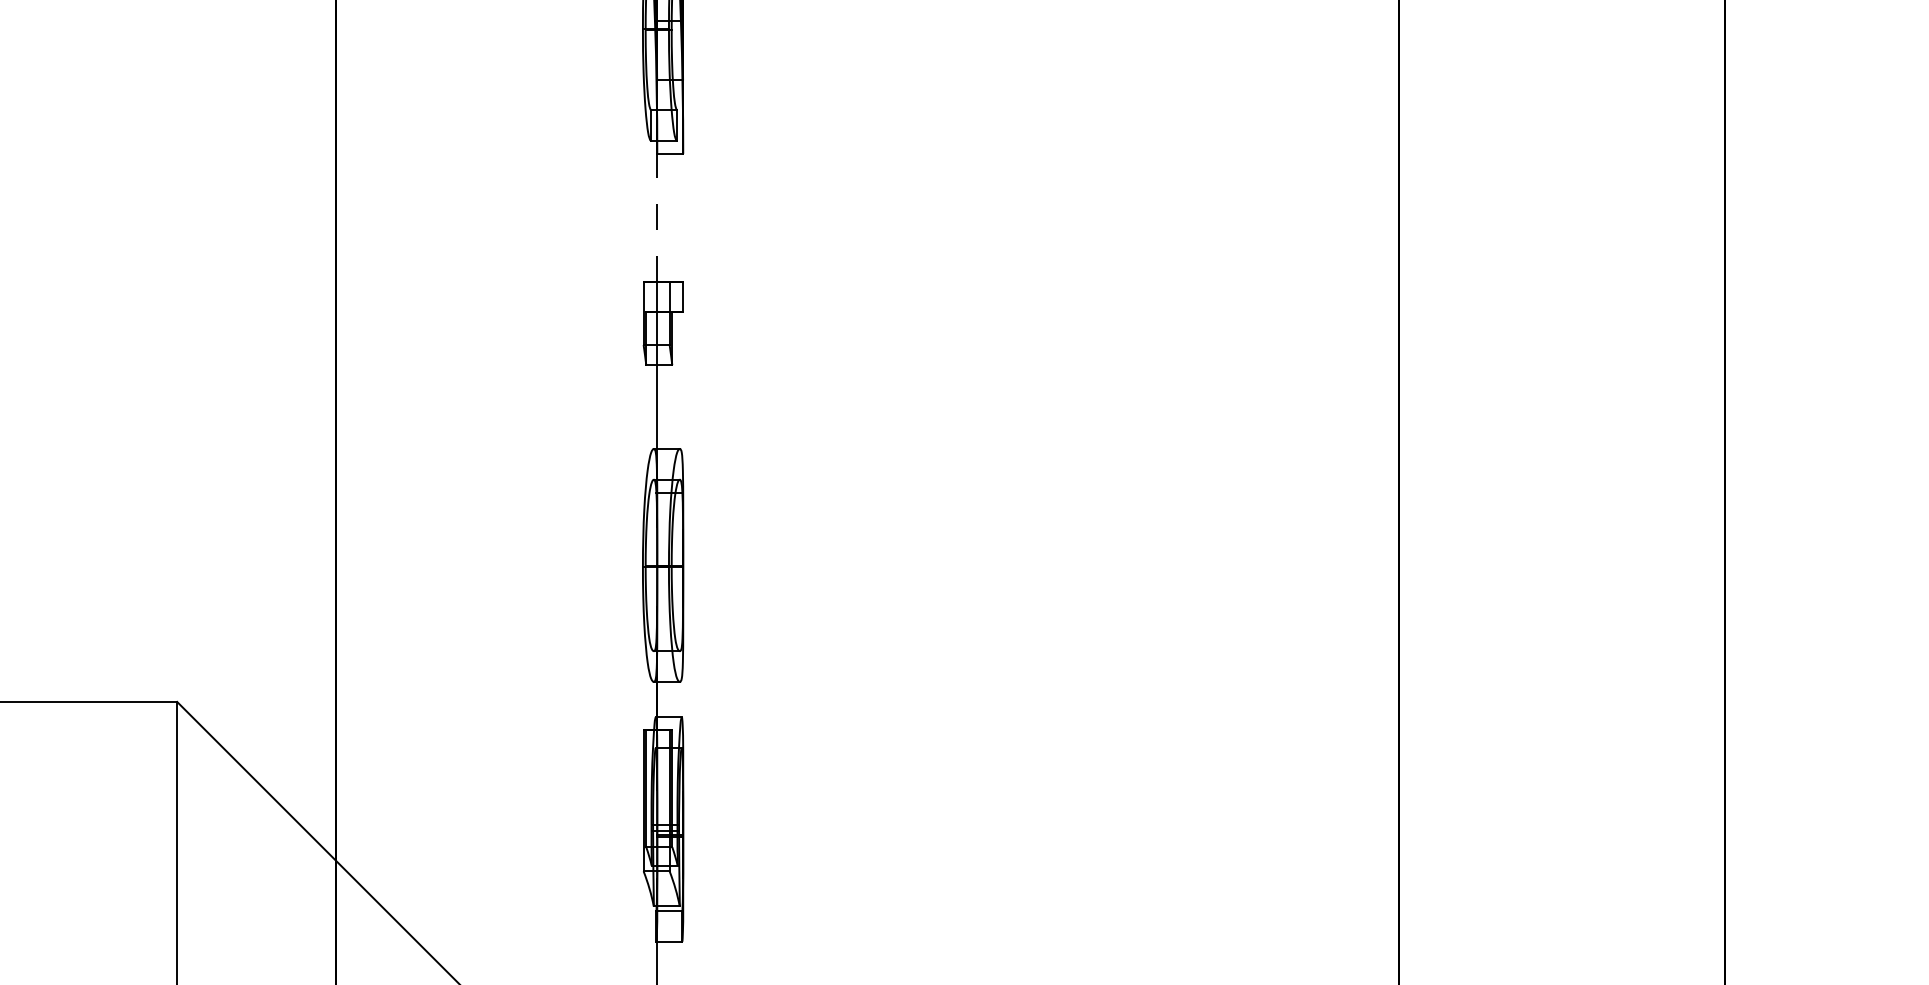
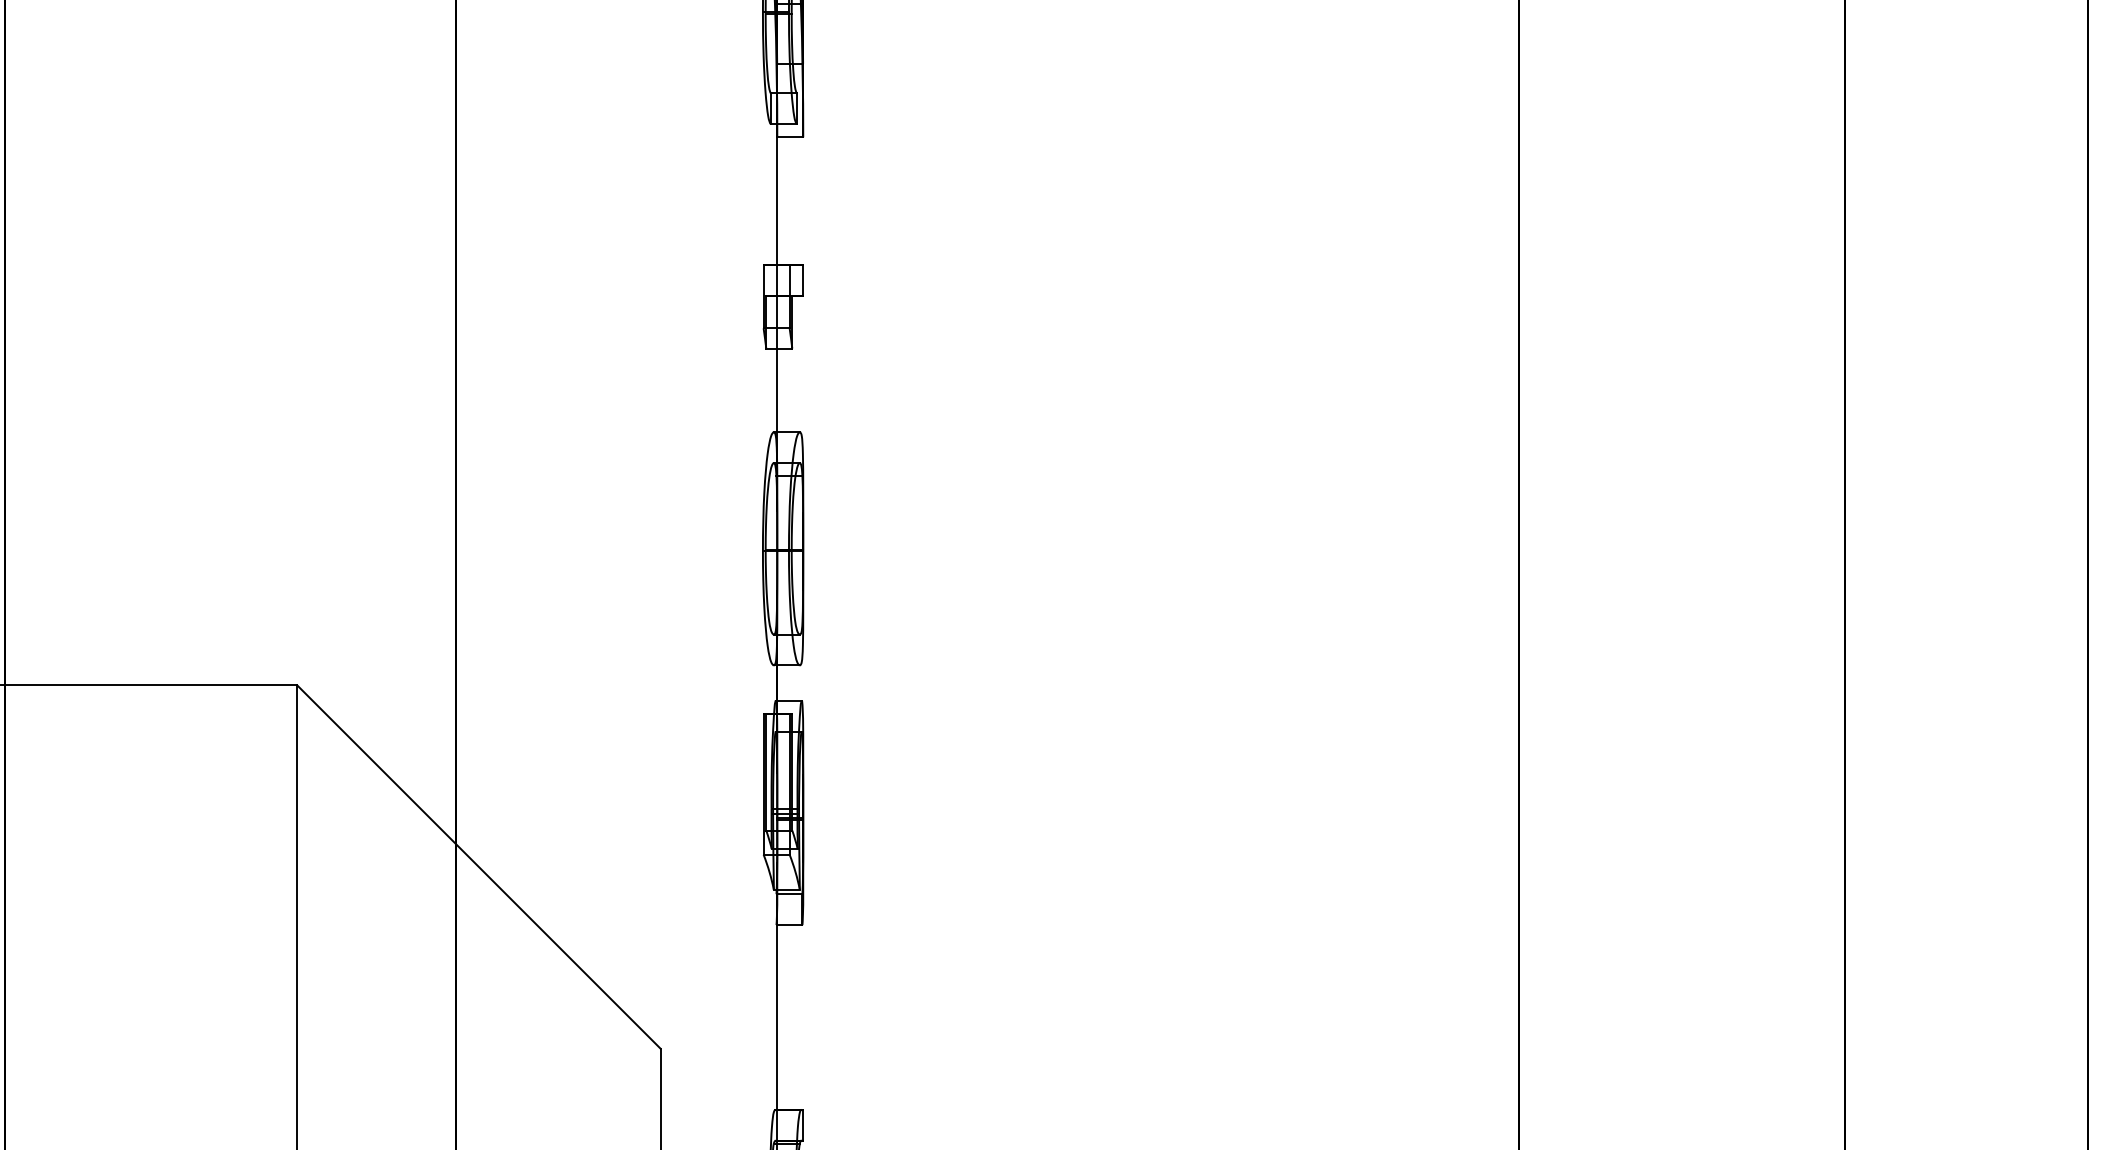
line: (657, 218) -> (777, 201), dashed -> solid

